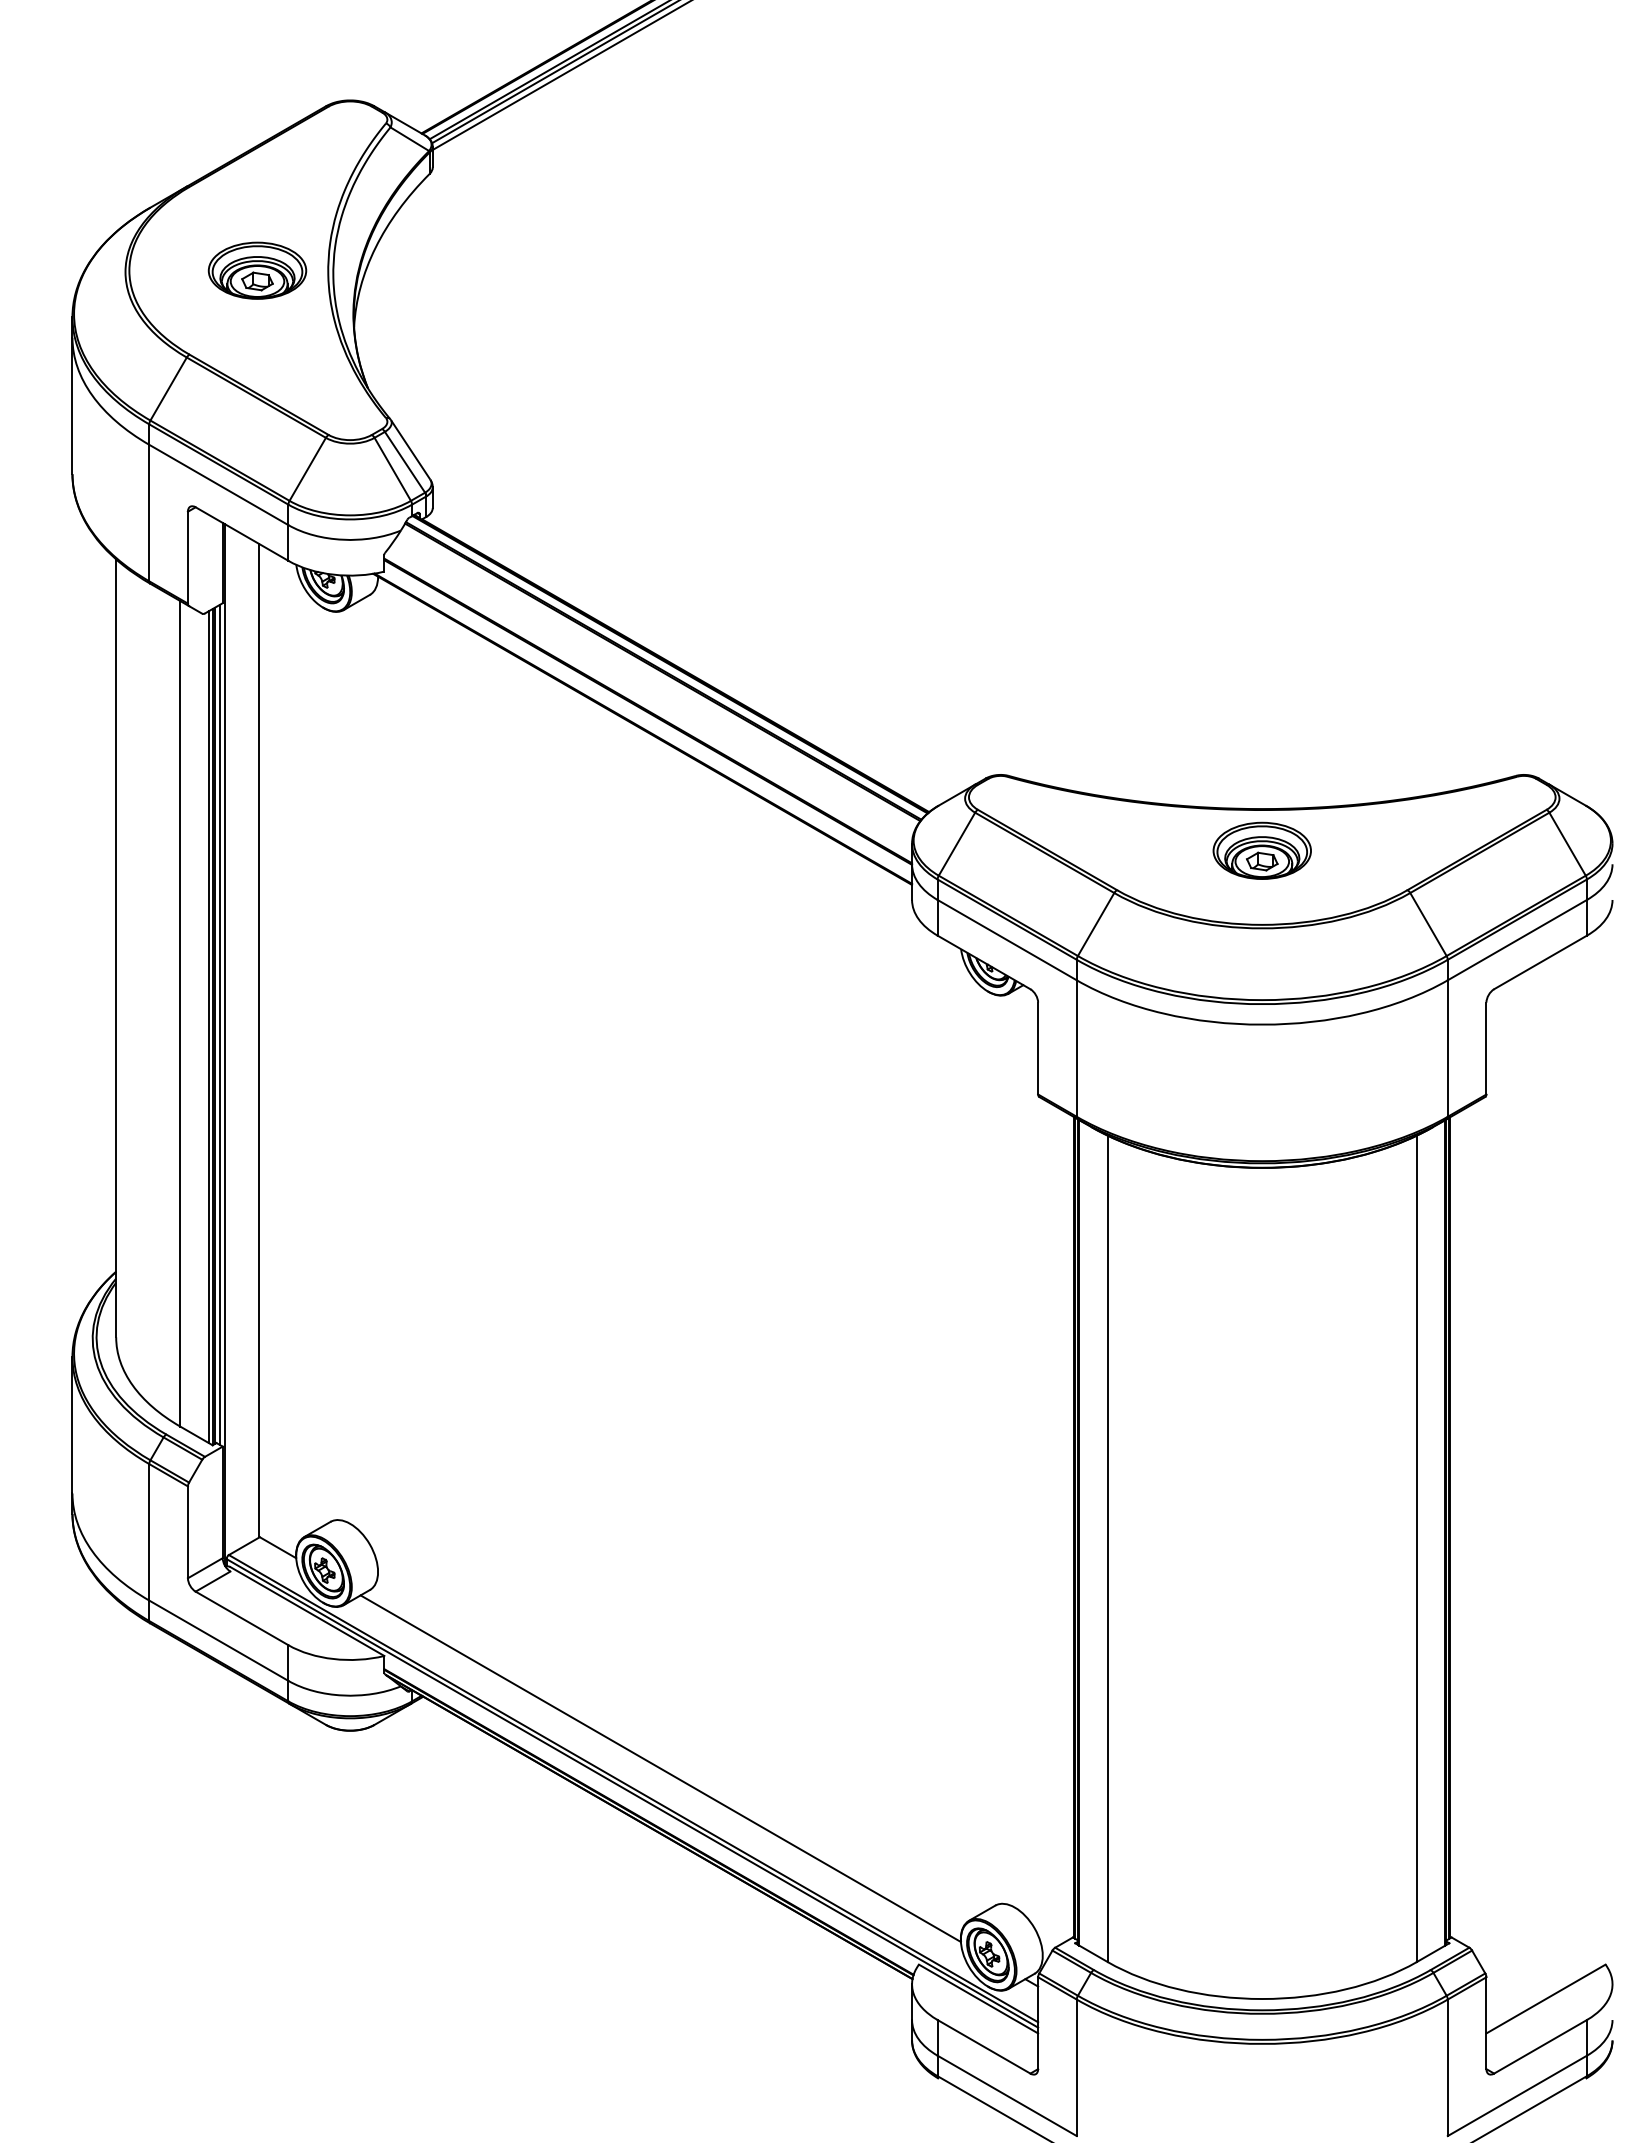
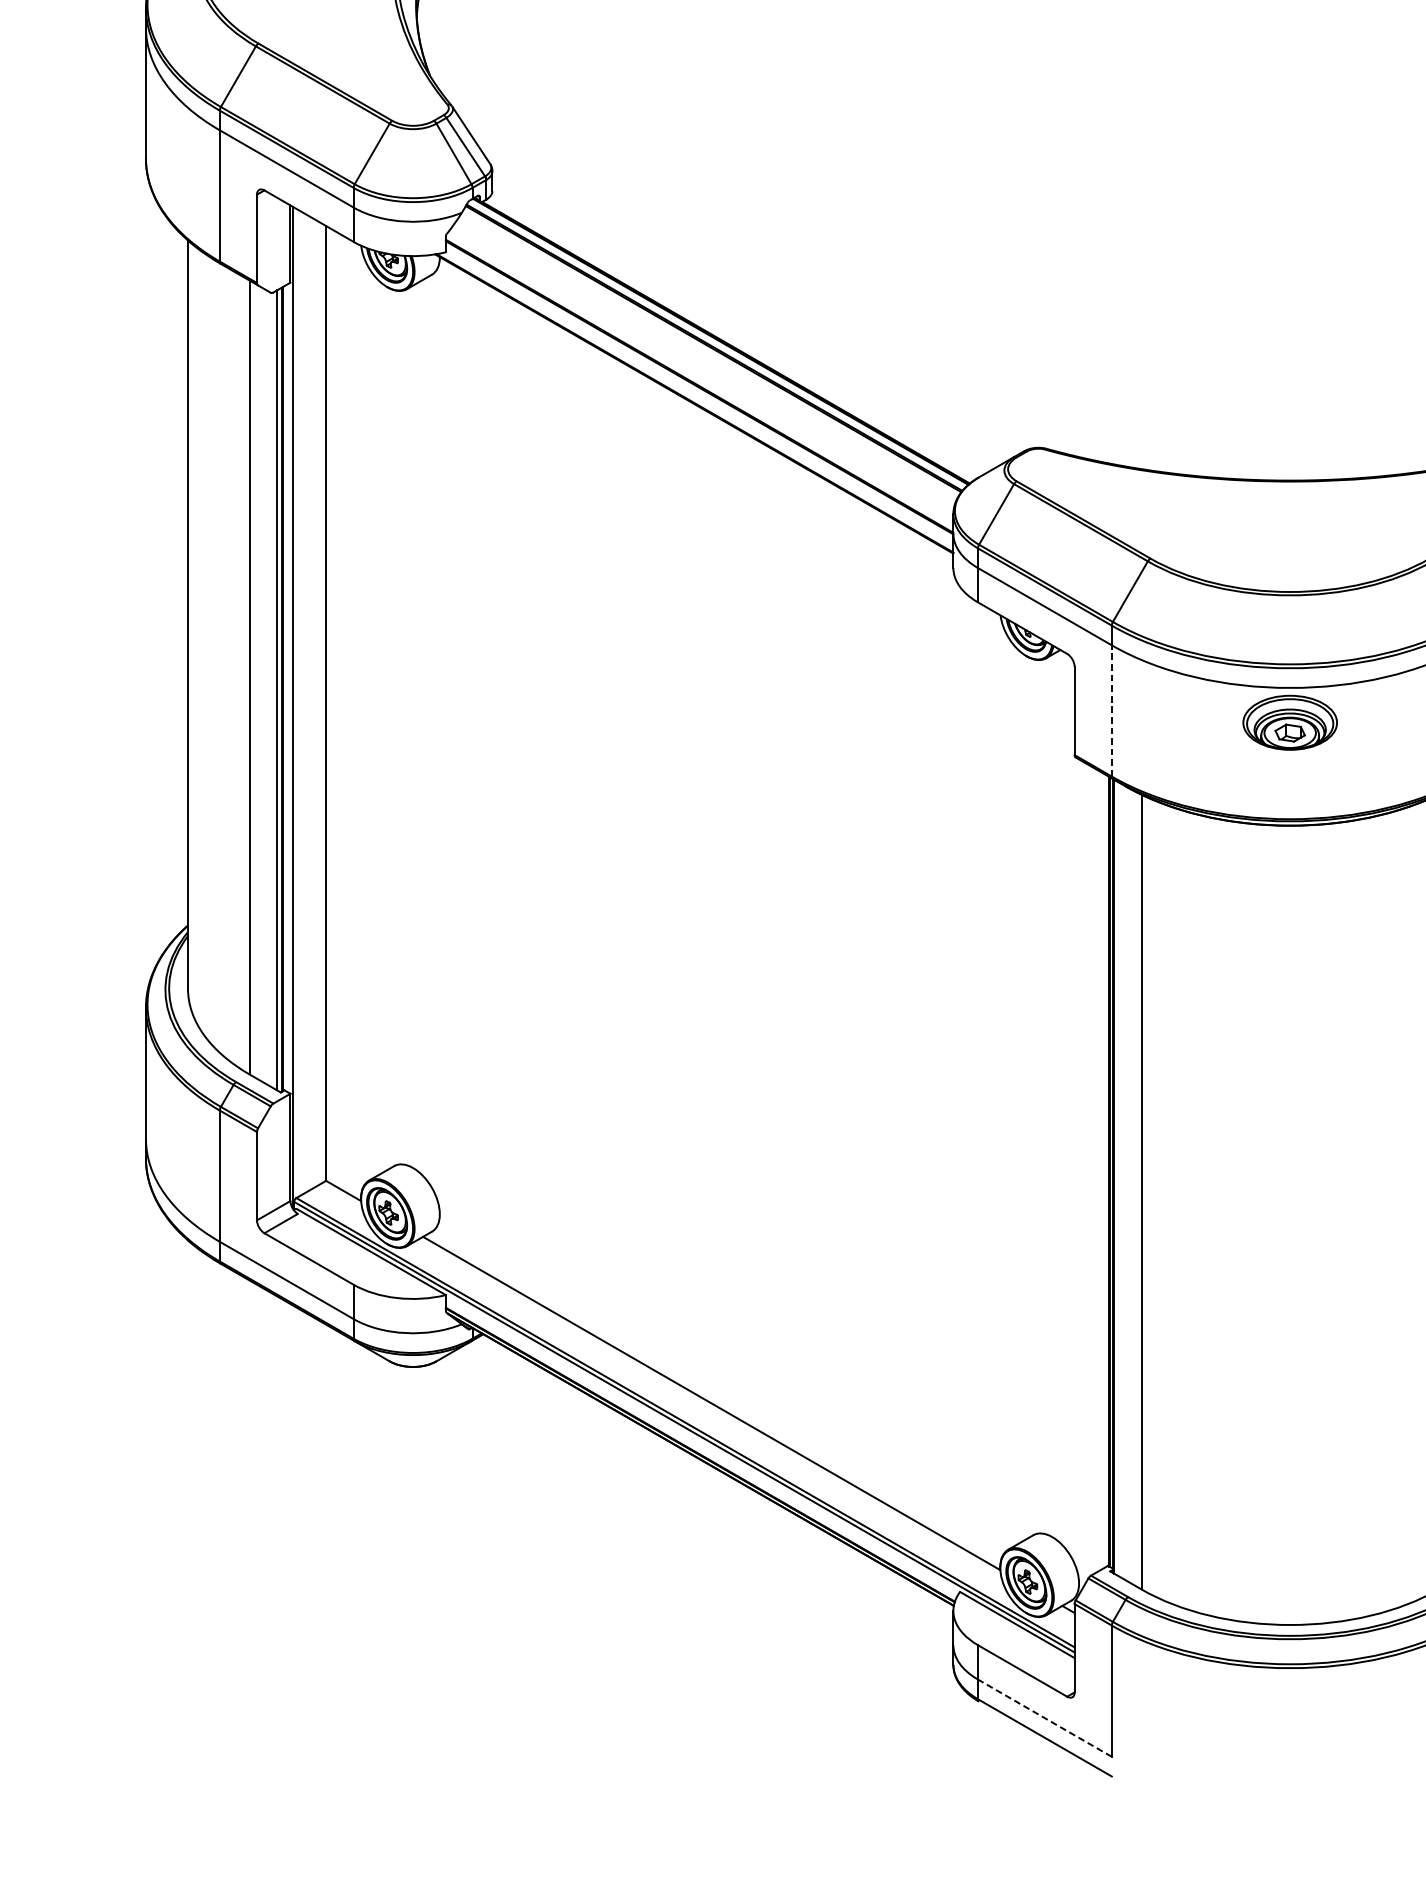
part: (1261, 850) -> (1289, 722), moved
line: (220, 1024) -> (288, 687), removed
line: (1076, 1048) -> (1111, 710), solid -> dashed
line: (1006, 2095) -> (1044, 1717), solid -> dashed

